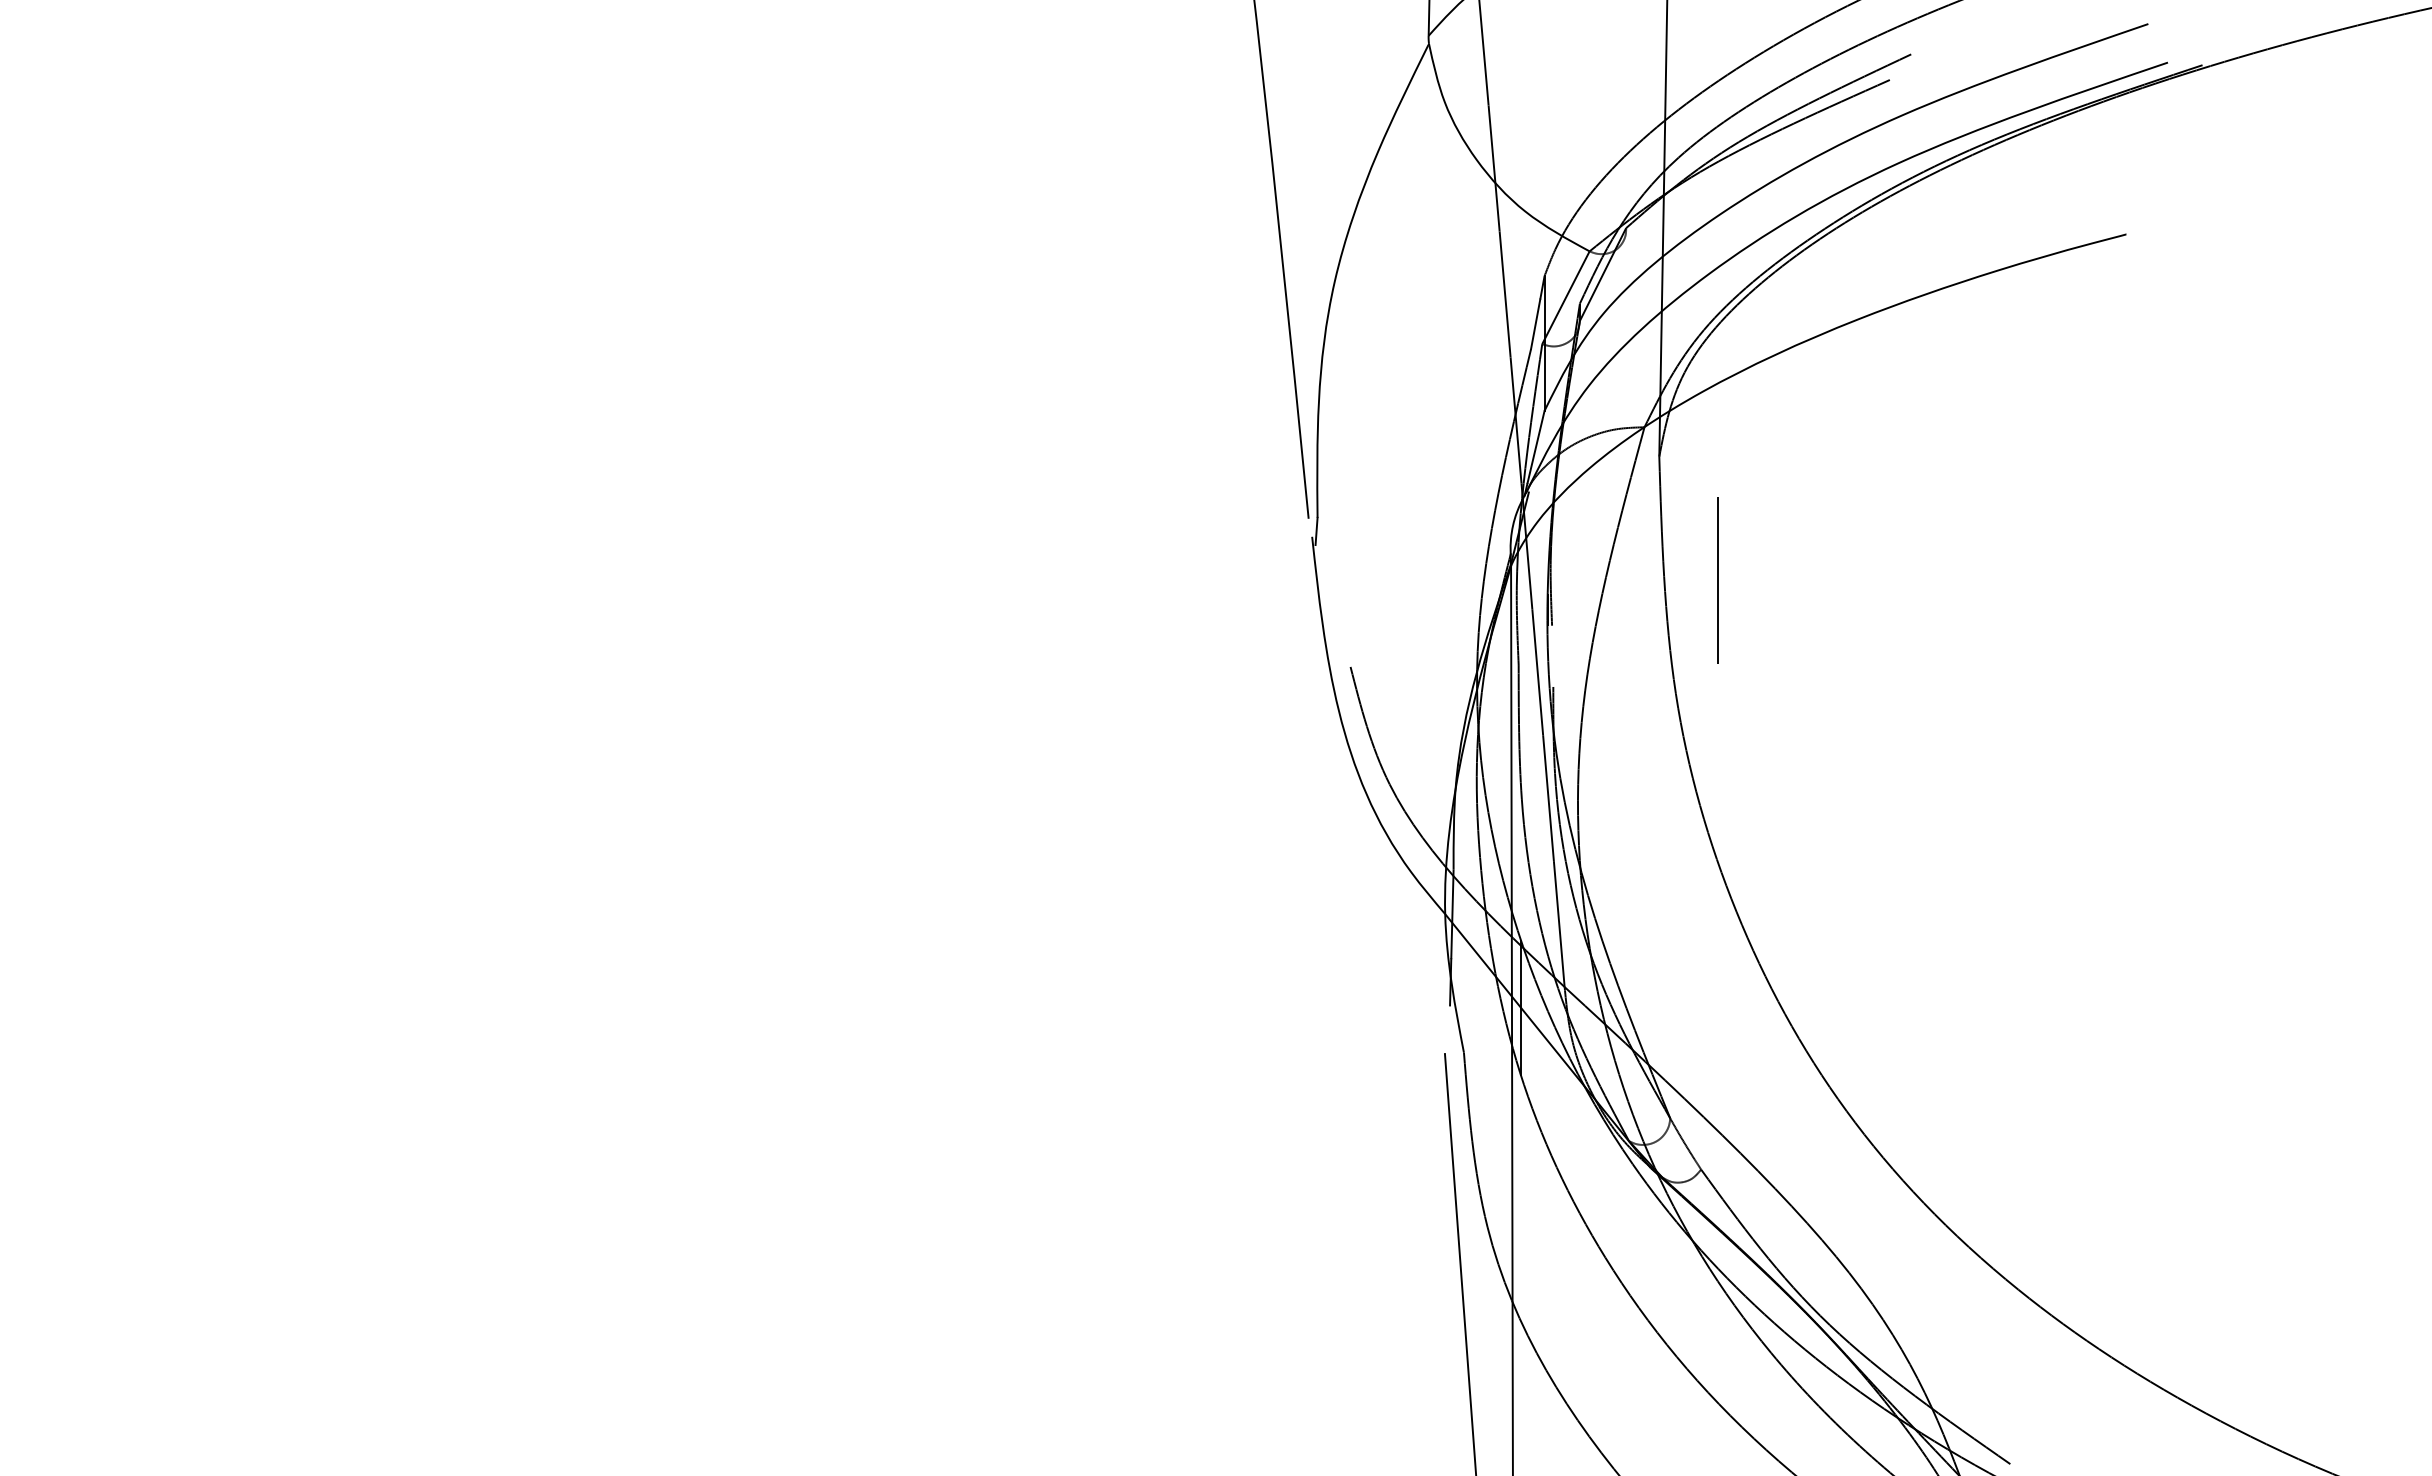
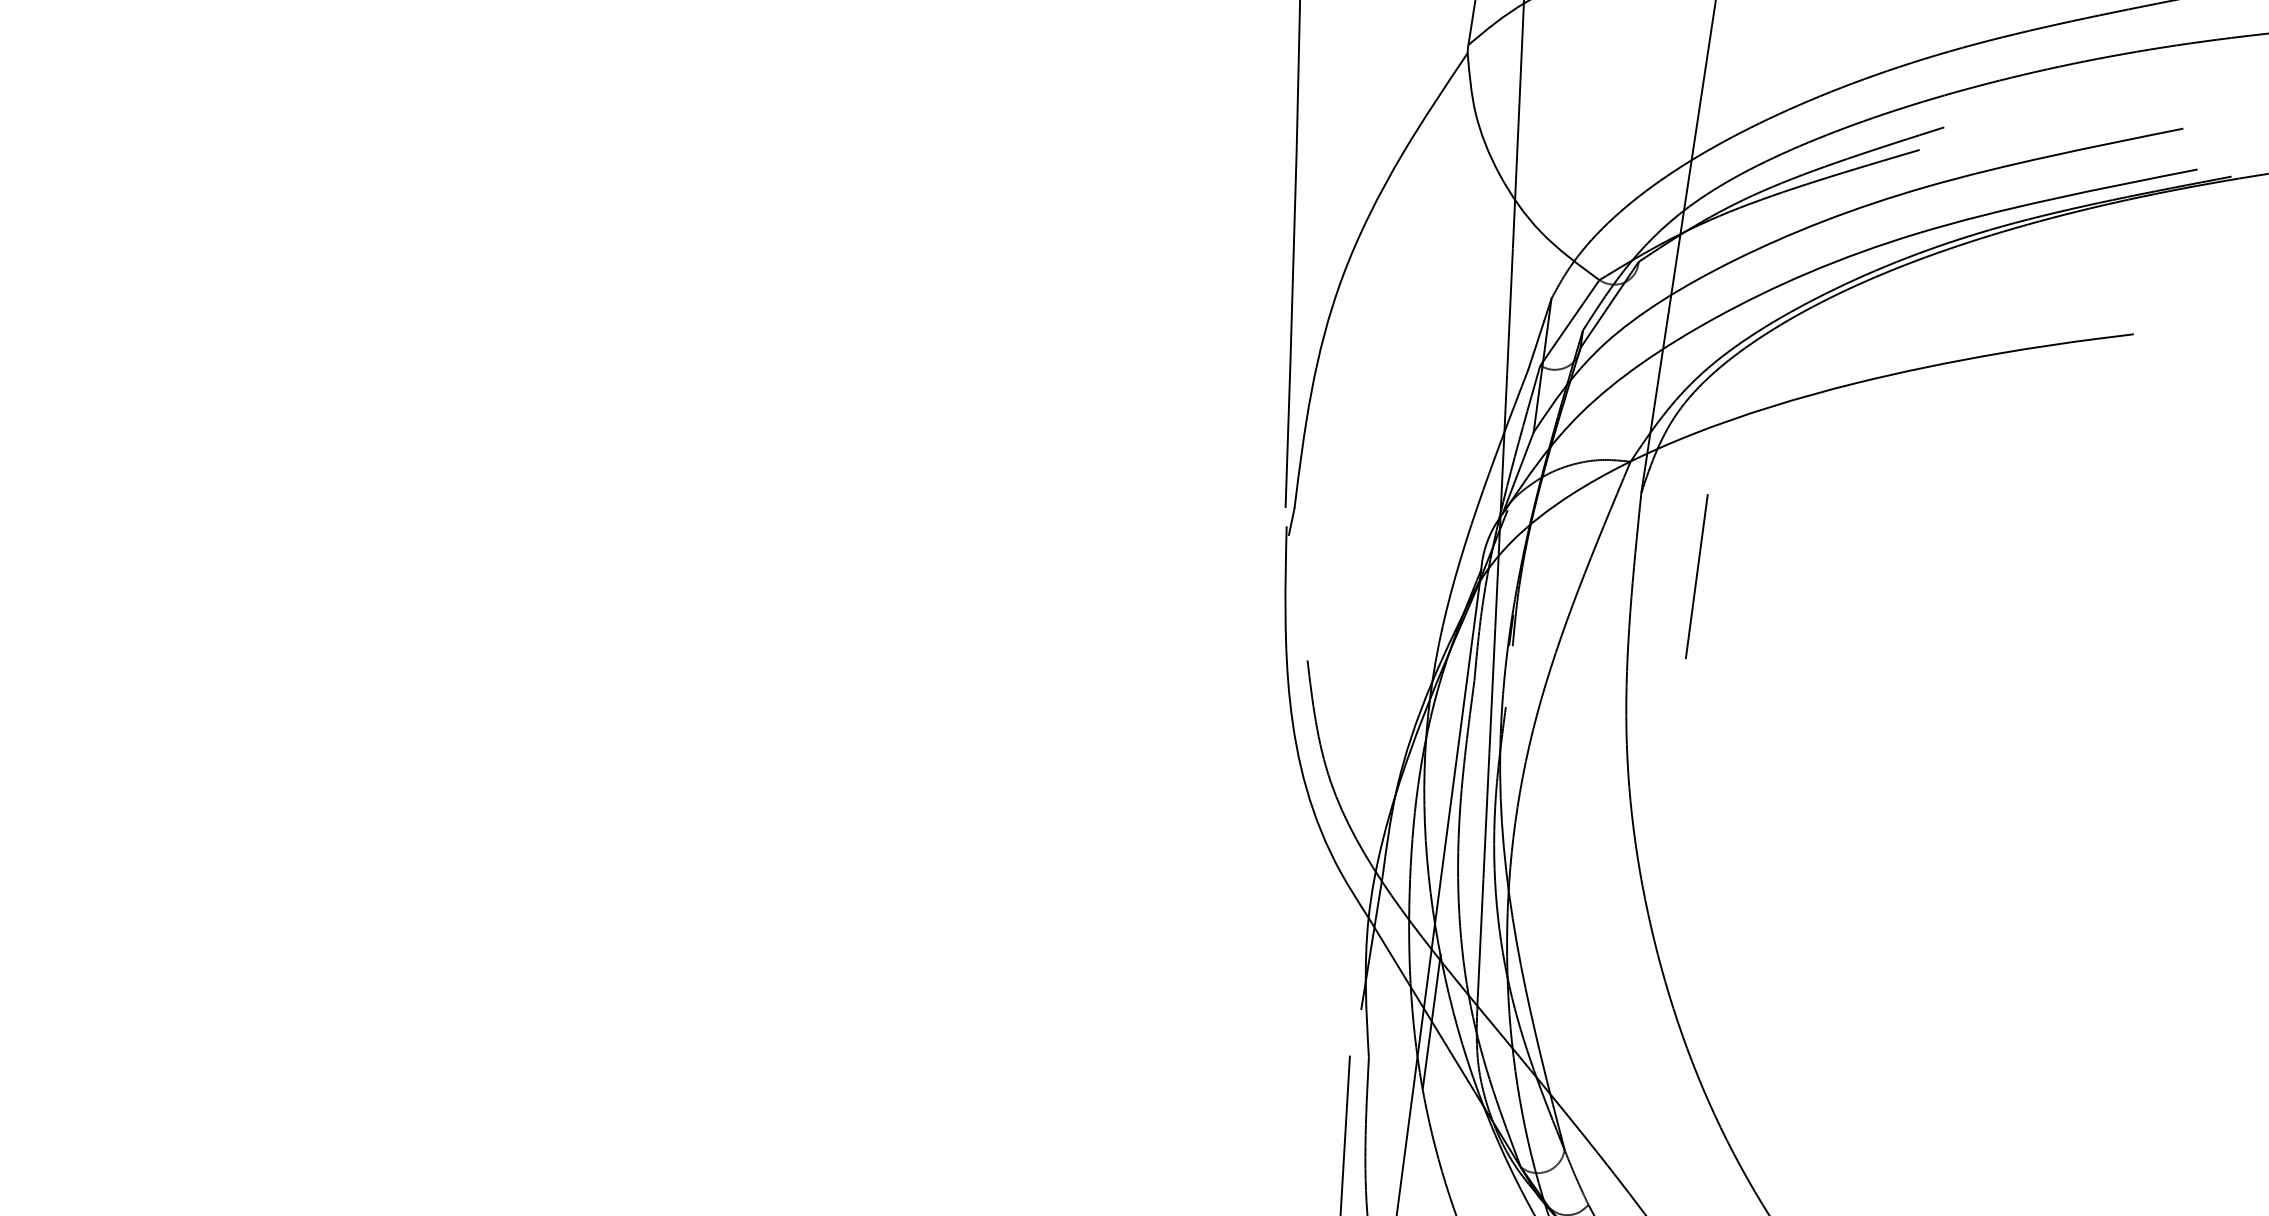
line: (1717, 580) -> (1695, 576), moved

